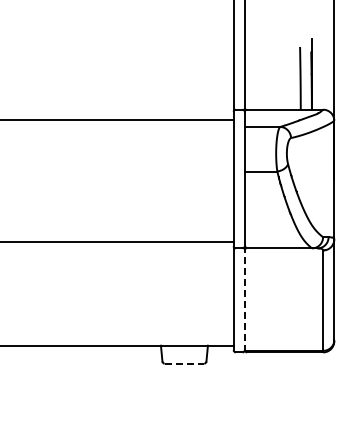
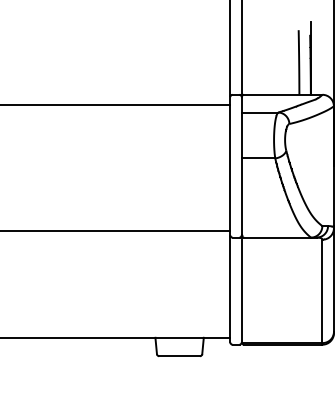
line: (244, 298) -> (241, 289), dashed -> solid
line: (184, 363) -> (179, 356), dashed -> solid

